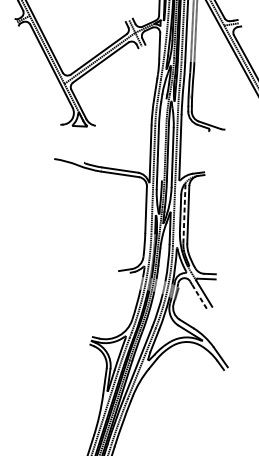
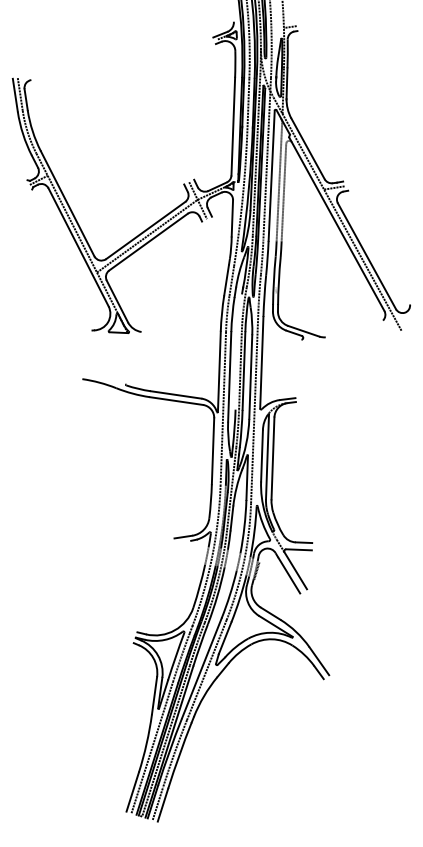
line: (184, 213) -> (267, 456), dashed -> solid
line: (199, 297) -> (289, 575), dashed -> solid

